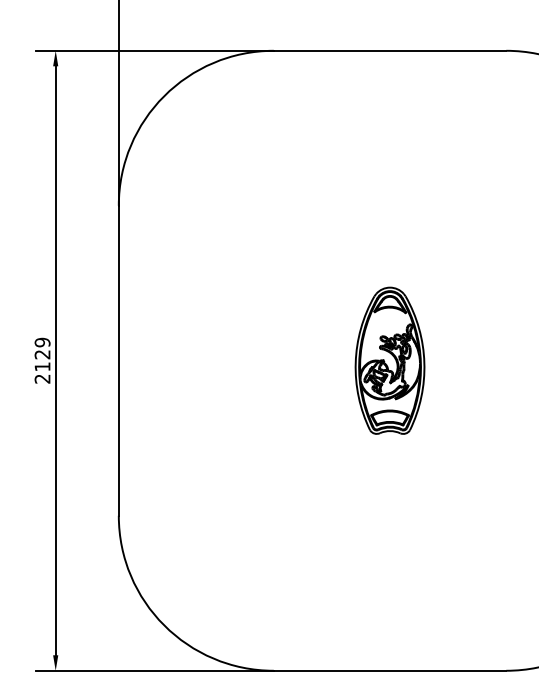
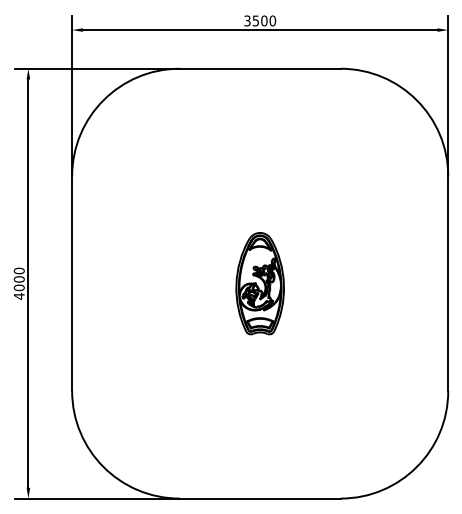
text: (41, 360) -> (18, 283), 2129 -> 4000

